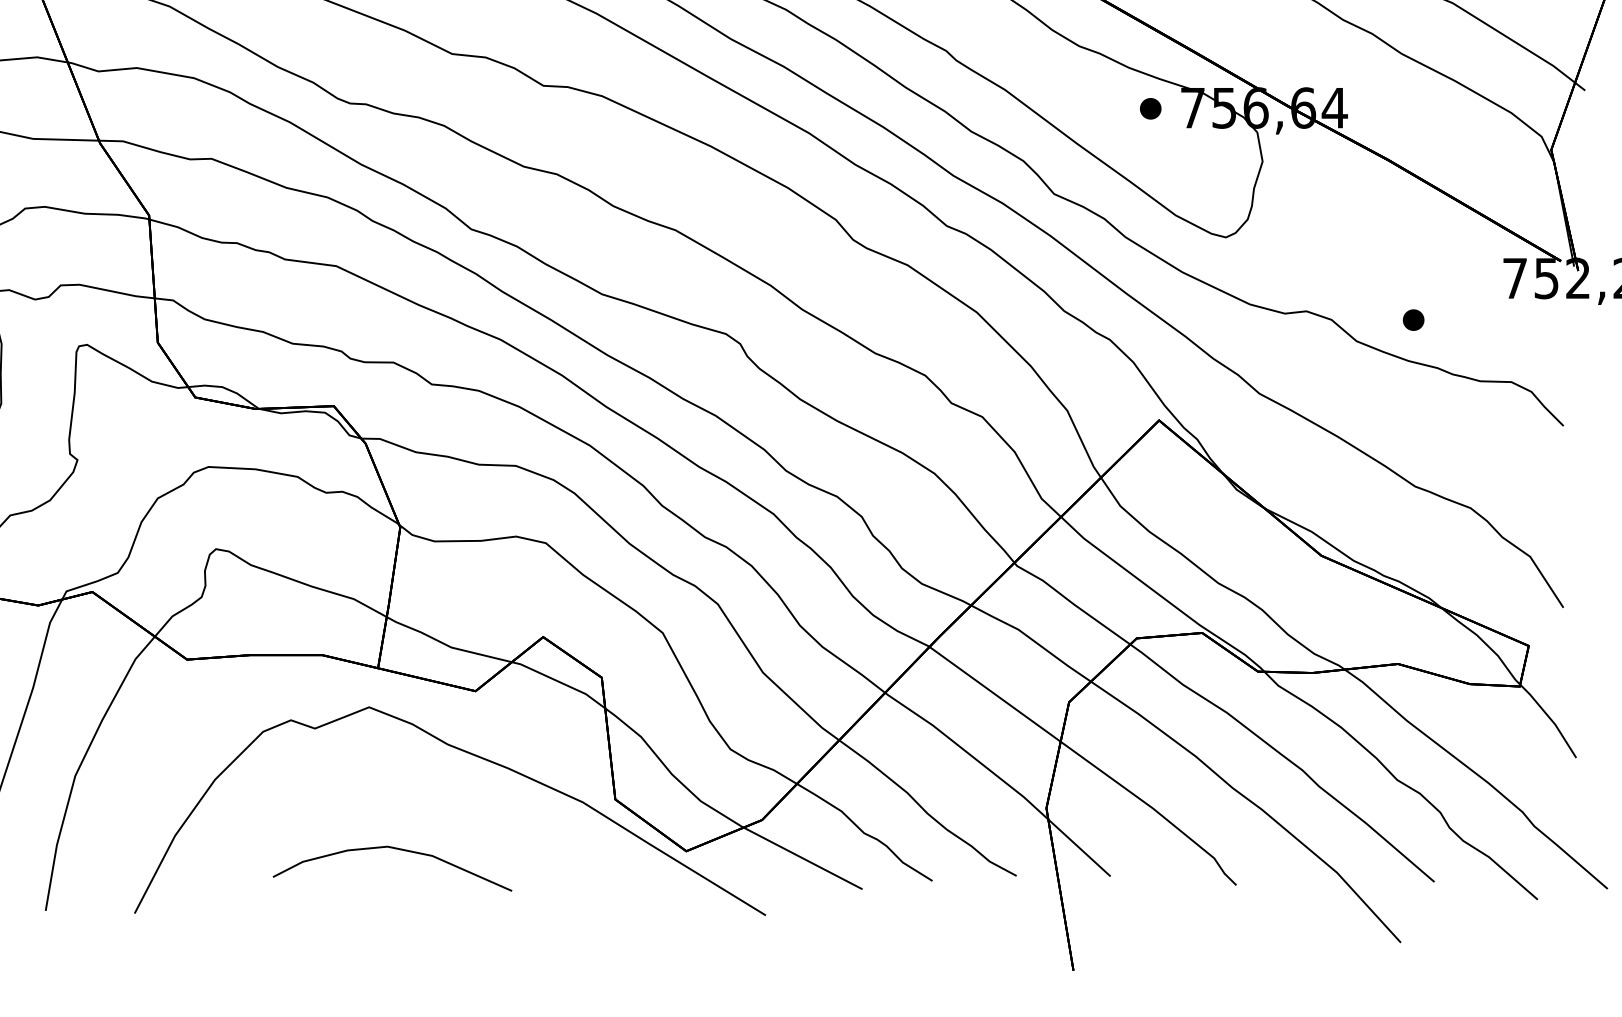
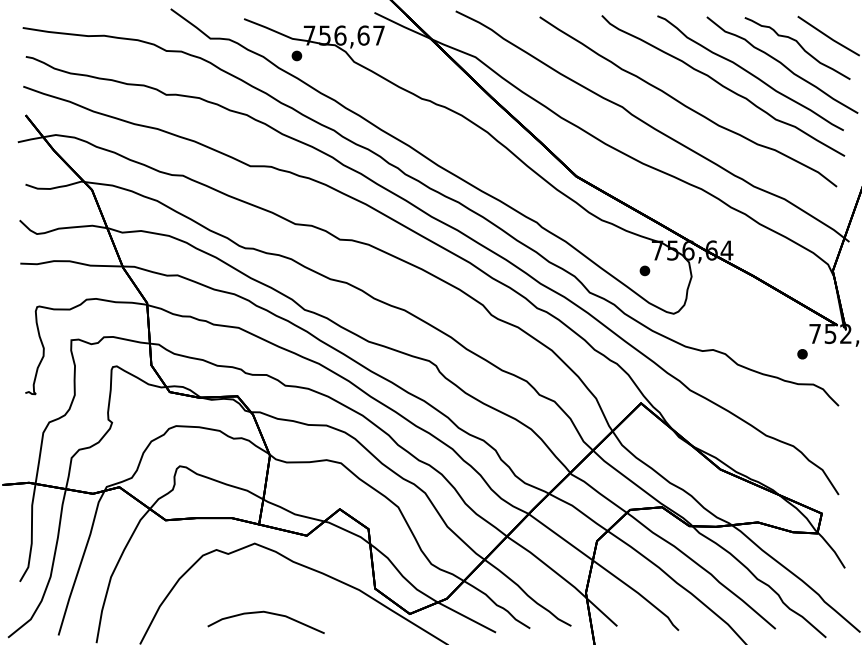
part: (1149, 107) -> (644, 270), moved
part: (1413, 320) -> (802, 354), moved

